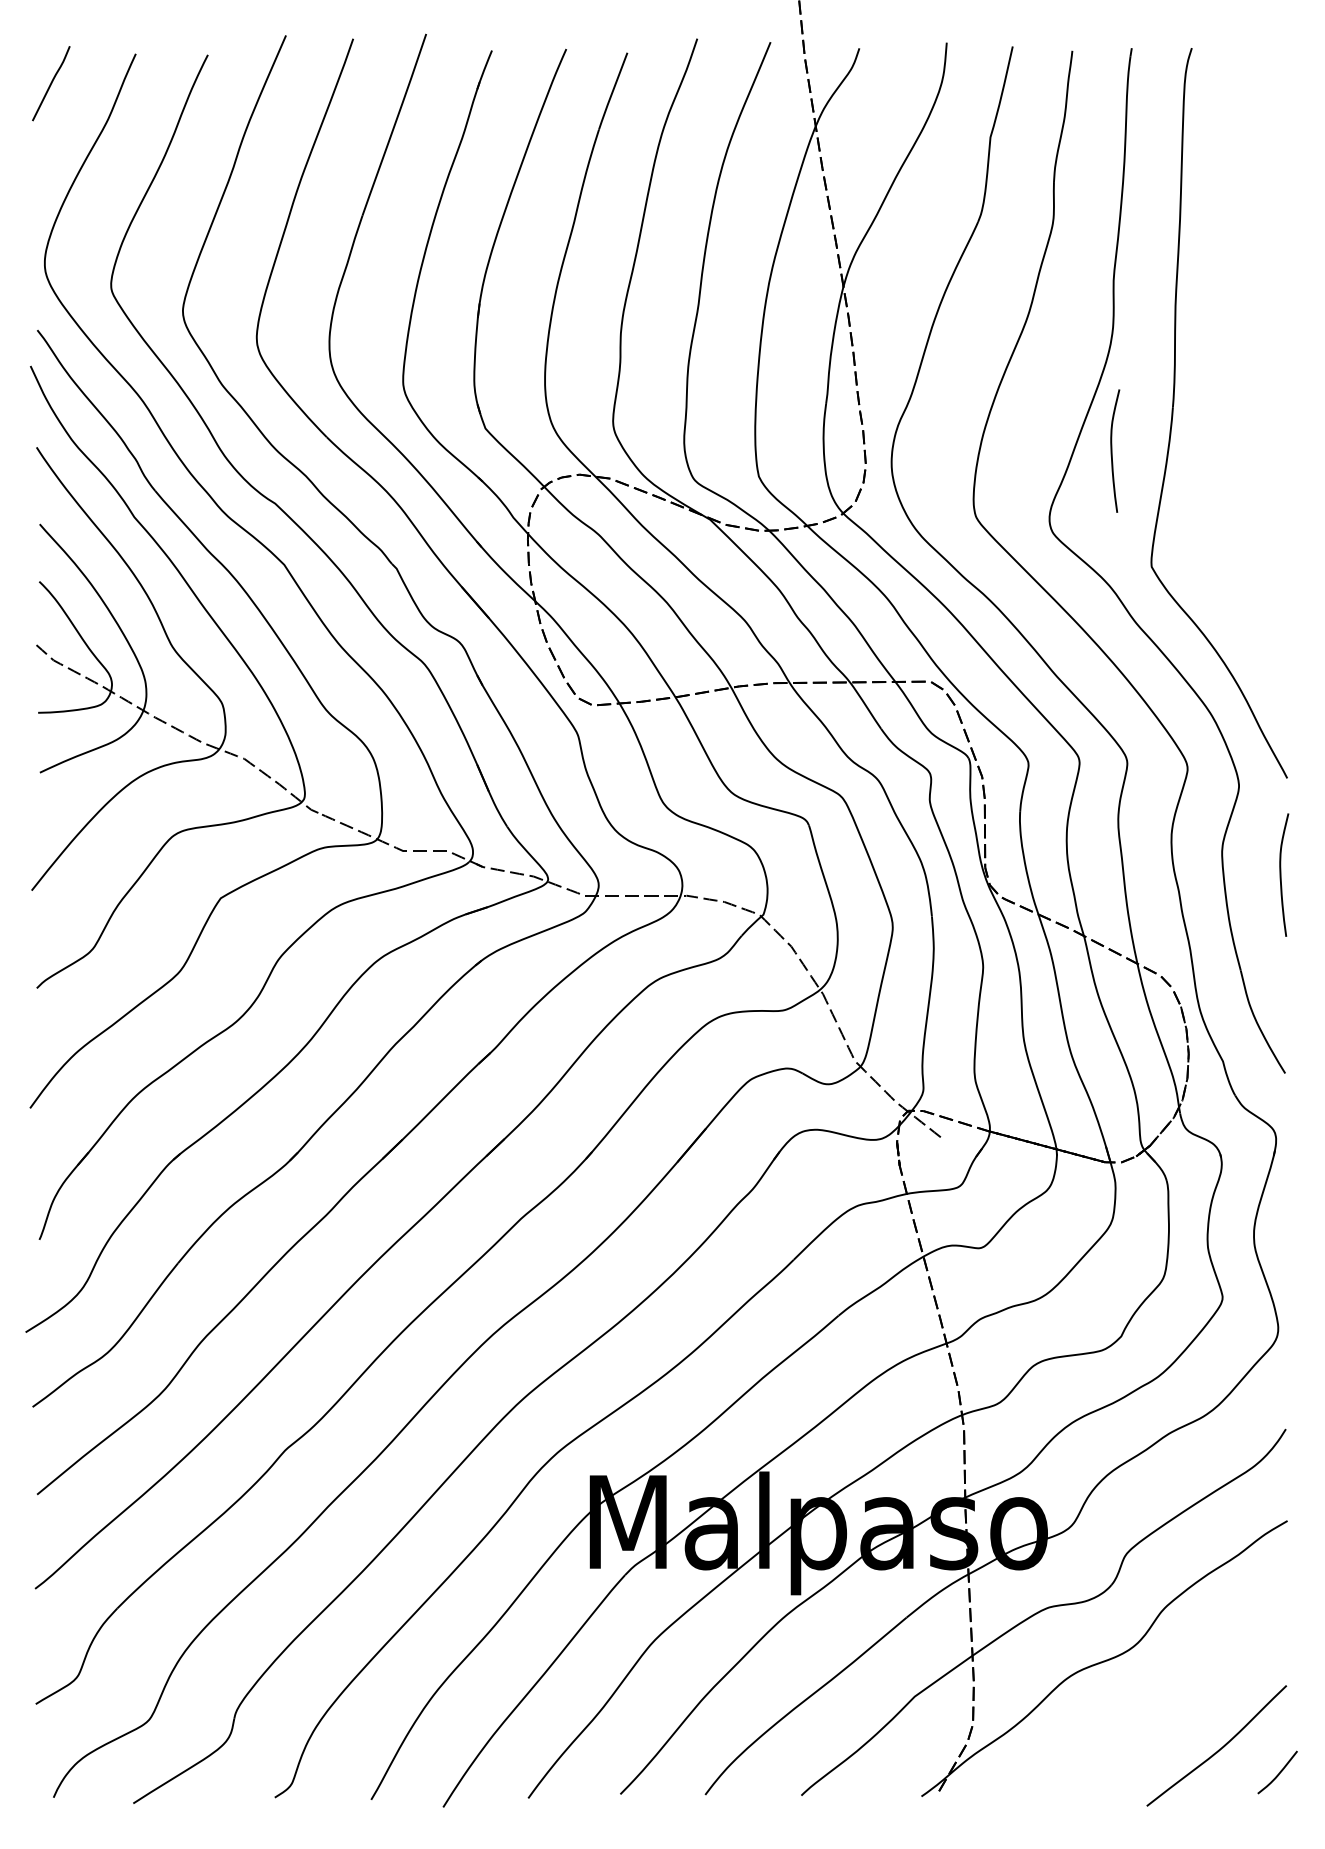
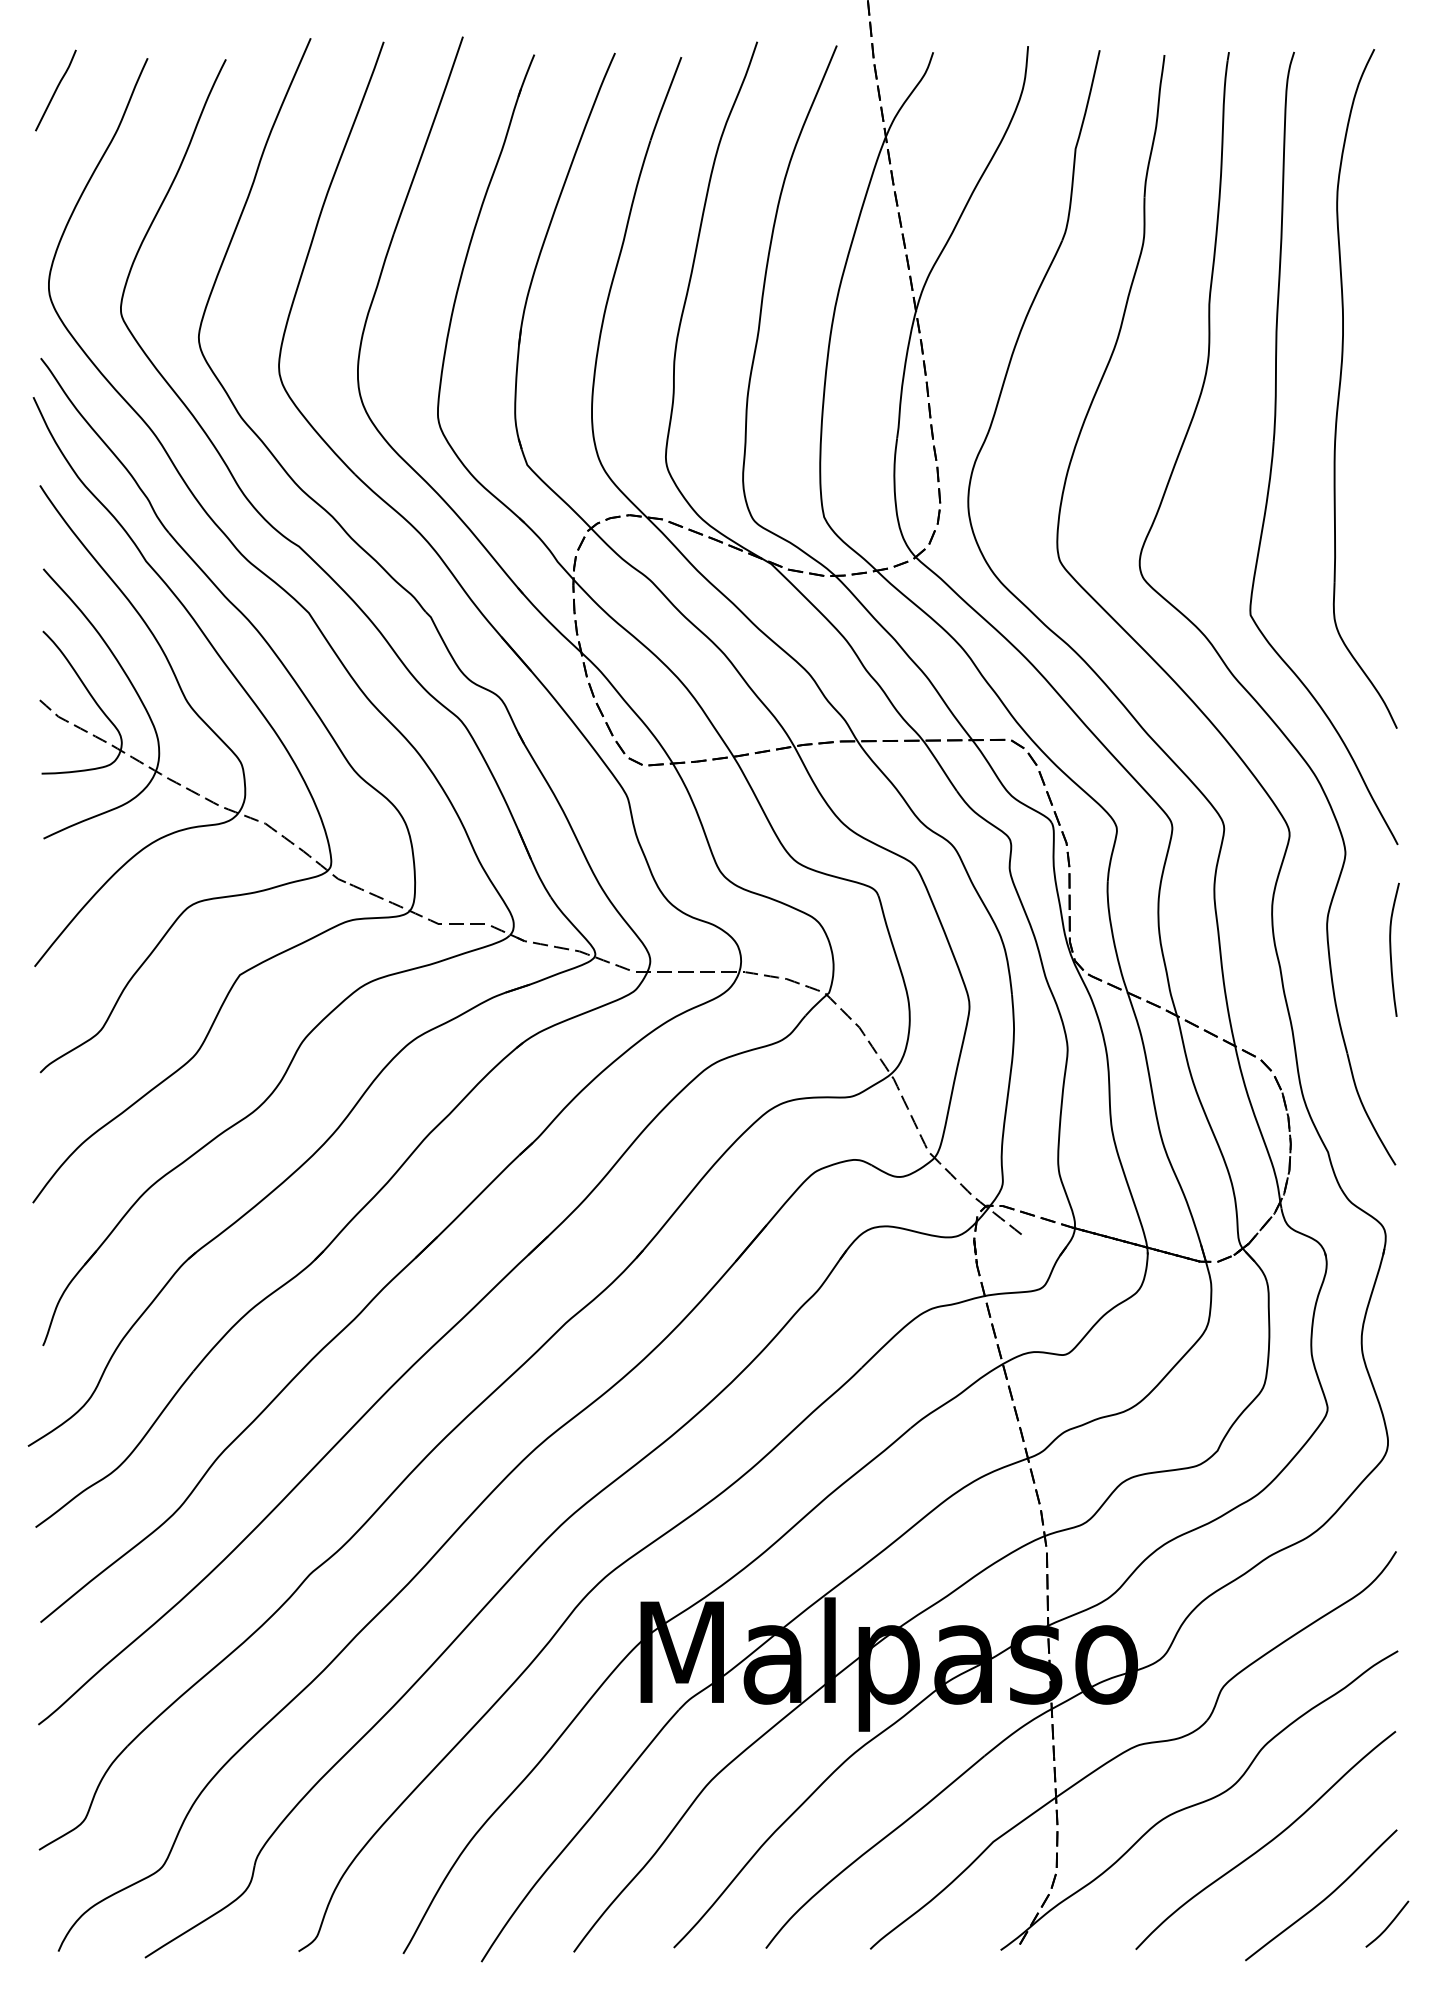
part: (1234, 358) -> (1340, 388), added
curve: (1112, 450) -> (1208, 488), removed
curve: (1166, 1697) -> (1266, 1842), added

